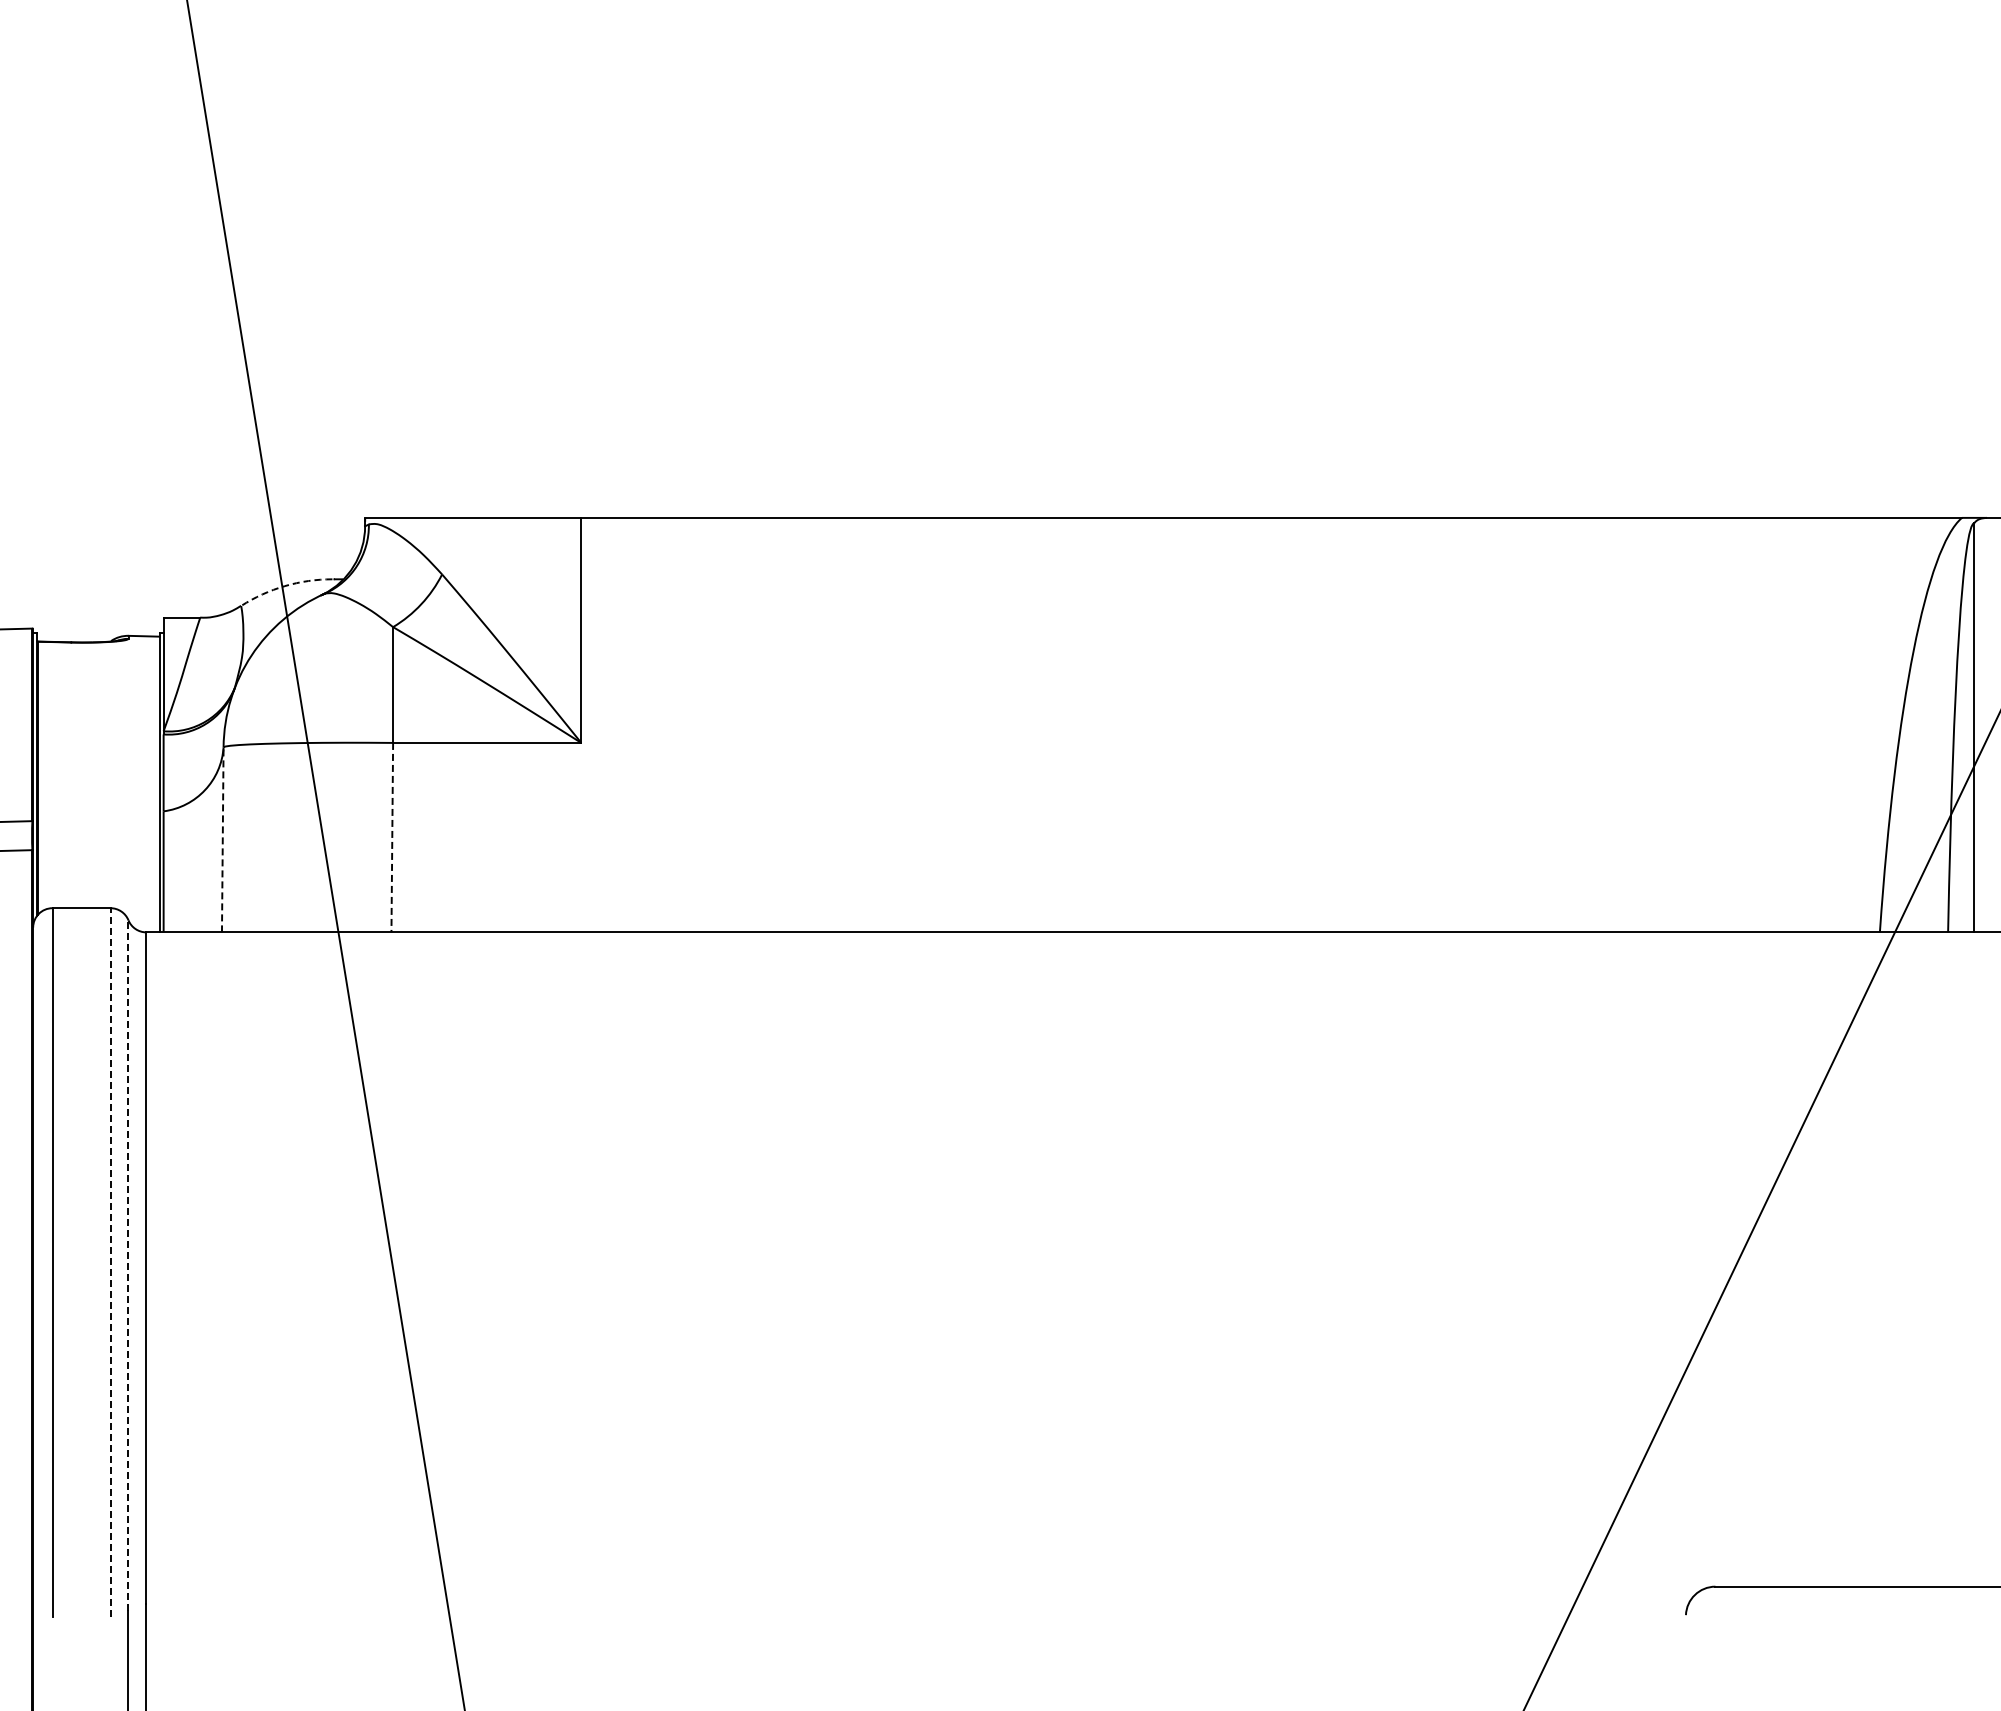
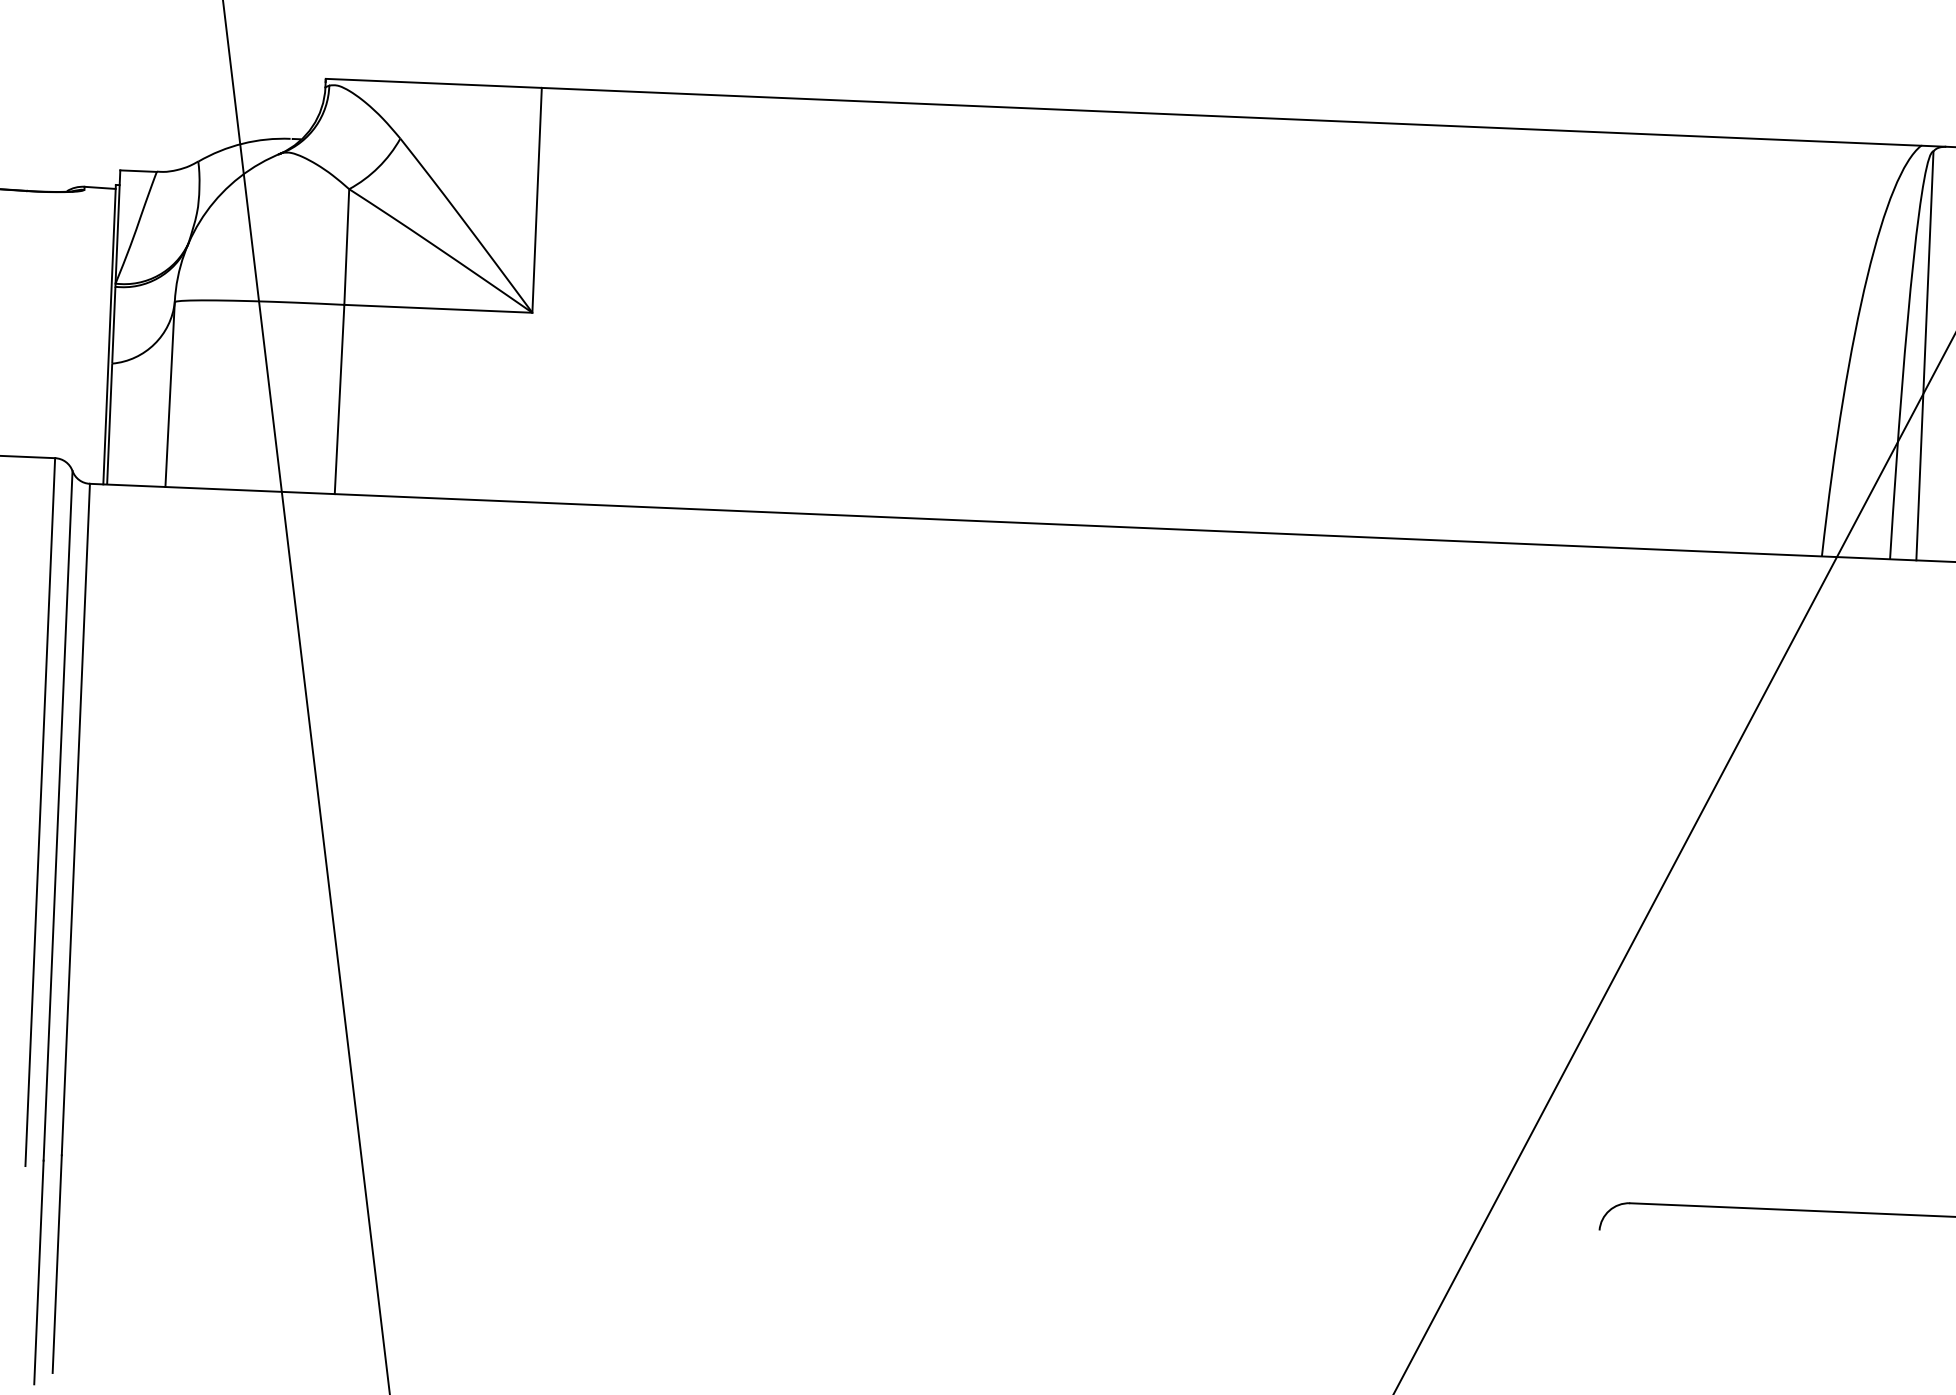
arc: (284, 586) -> (242, 144), dashed -> solid
line: (392, 837) -> (339, 399), dashed -> solid
line: (222, 839) -> (169, 394), dashed -> solid
line: (110, 1261) -> (40, 811), dashed -> solid
line: (128, 1264) -> (58, 814), dashed -> solid

